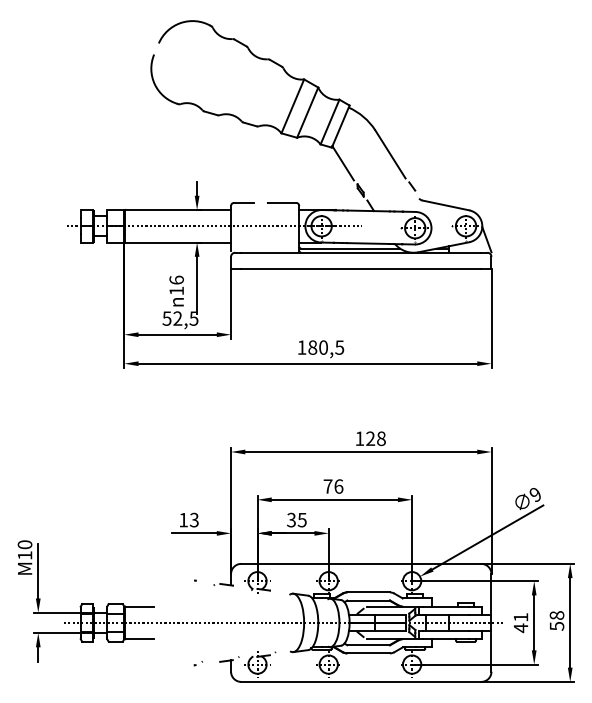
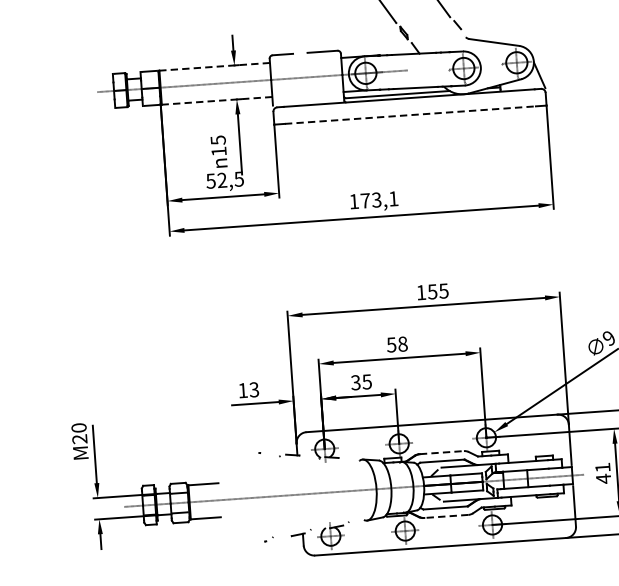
line: (178, 210) -> (215, 67), solid -> dashed
line: (178, 242) -> (217, 100), solid -> dashed
line: (361, 269) -> (410, 115), solid -> dashed
text: (176, 279) -> (218, 139), 16 -> 15
text: (326, 347) -> (379, 199), 180,5 -> 173,1
text: (375, 438) -> (437, 291), 128 -> 155
text: (333, 486) -> (397, 344), 76 -> 58
text: (24, 555) -> (79, 439), M10 -> M20
line: (369, 592) -> (442, 452), solid -> dashed
line: (368, 653) -> (446, 516), solid -> dashed

